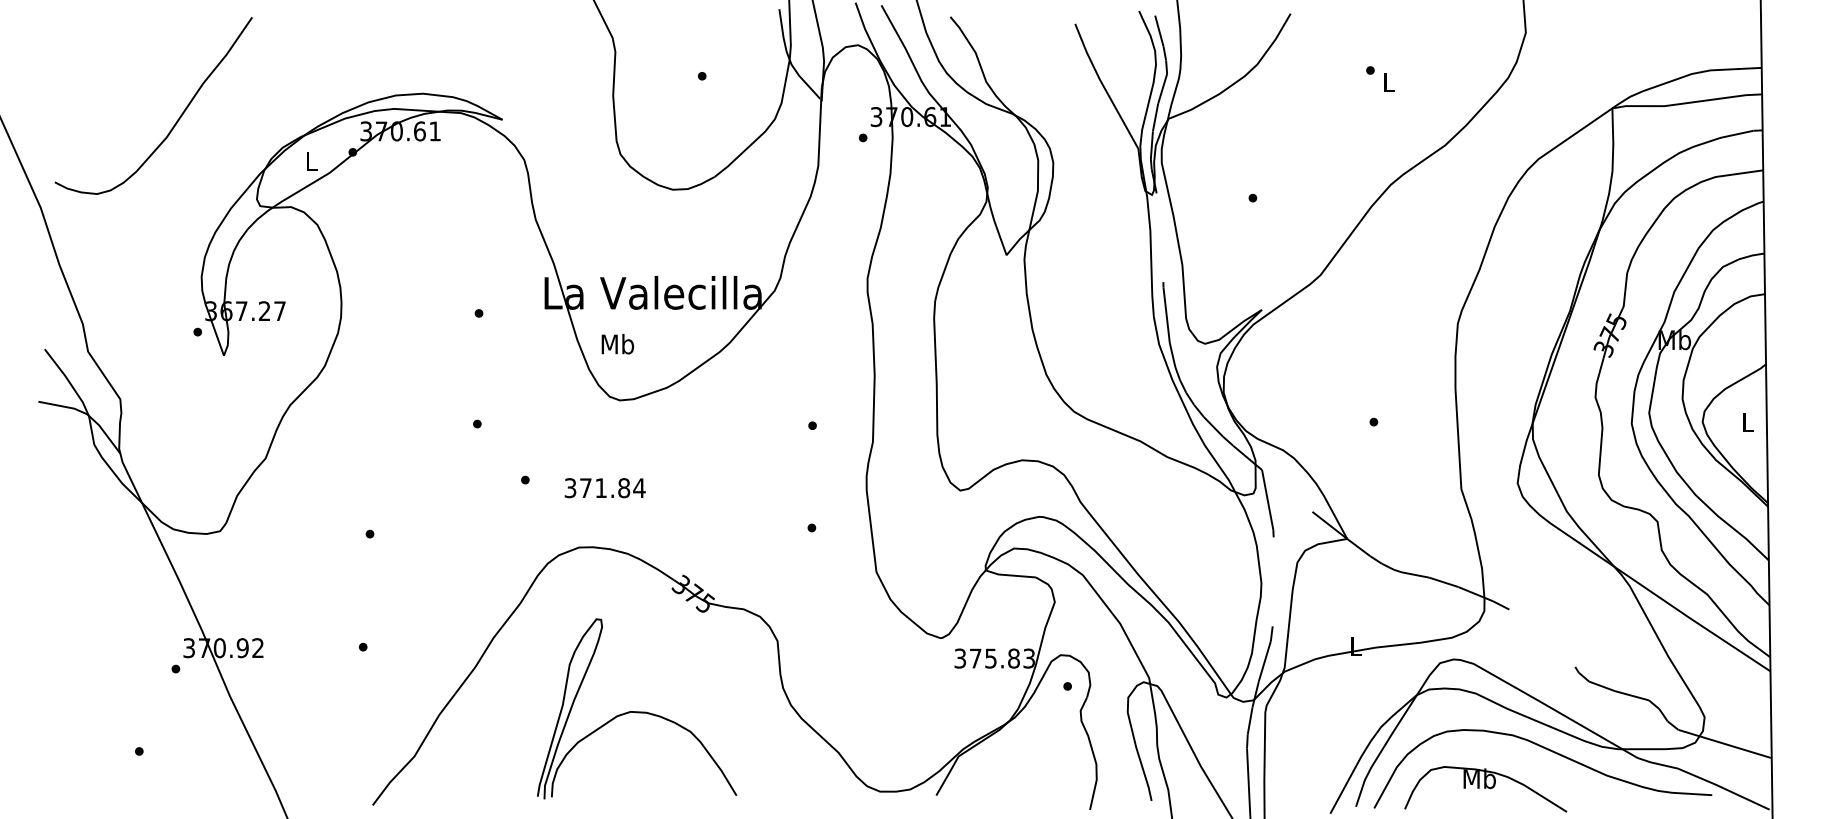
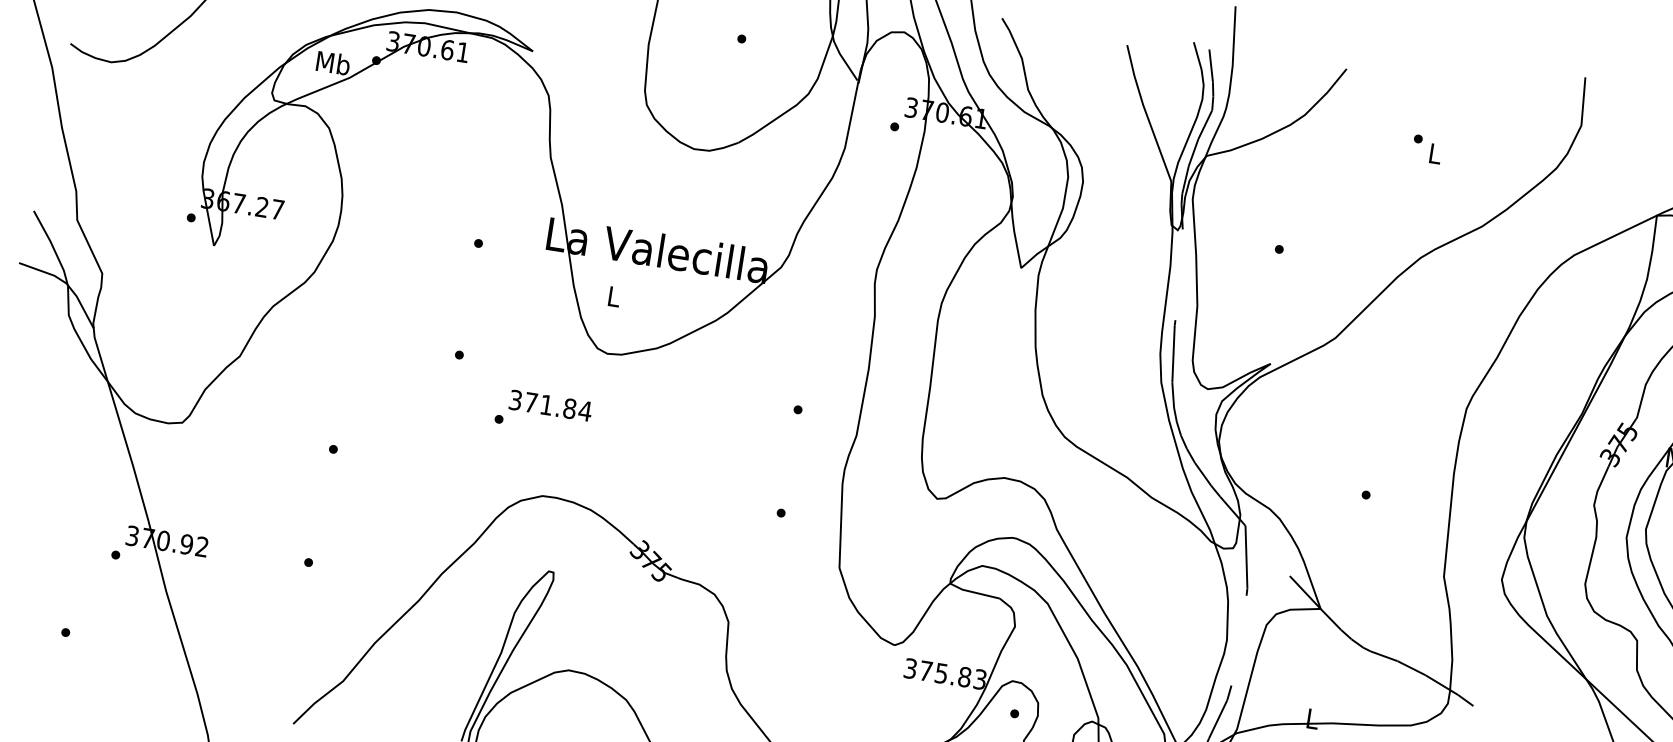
text: (311, 161) -> (333, 63), L -> Mb
text: (617, 343) -> (613, 295), Mb -> L
text: (604, 488) -> (549, 405), moved

